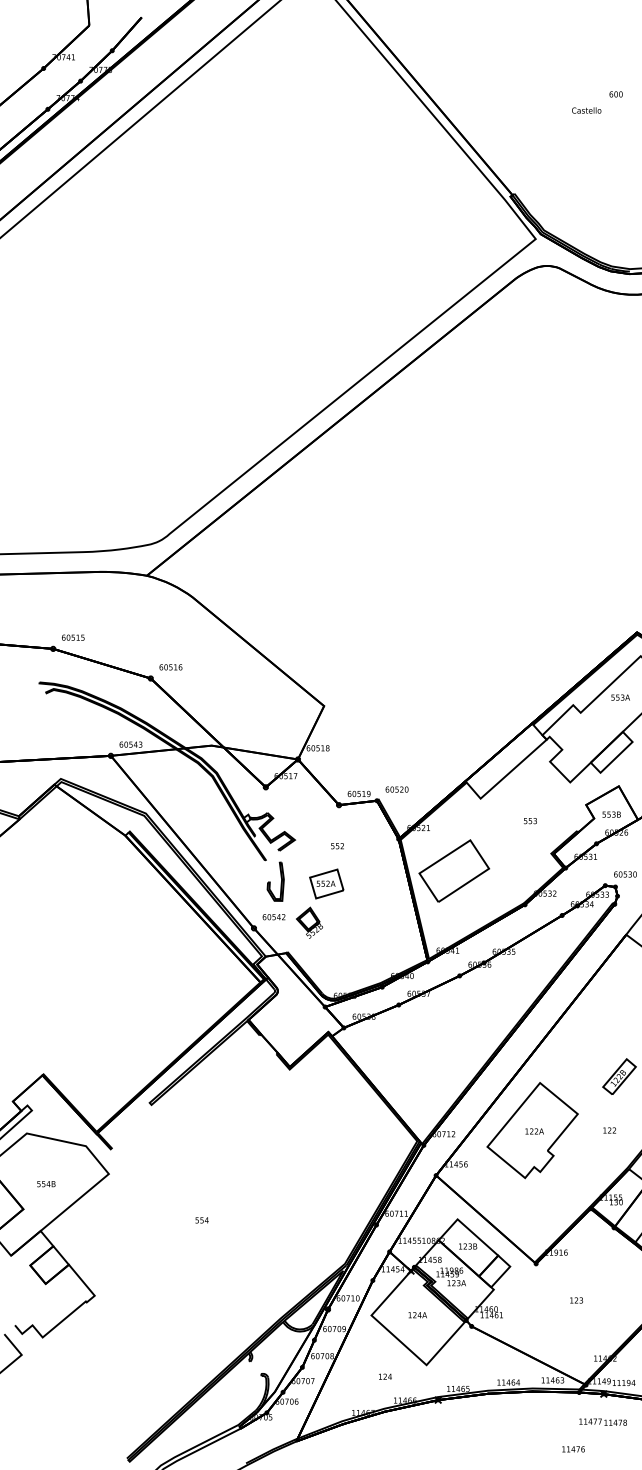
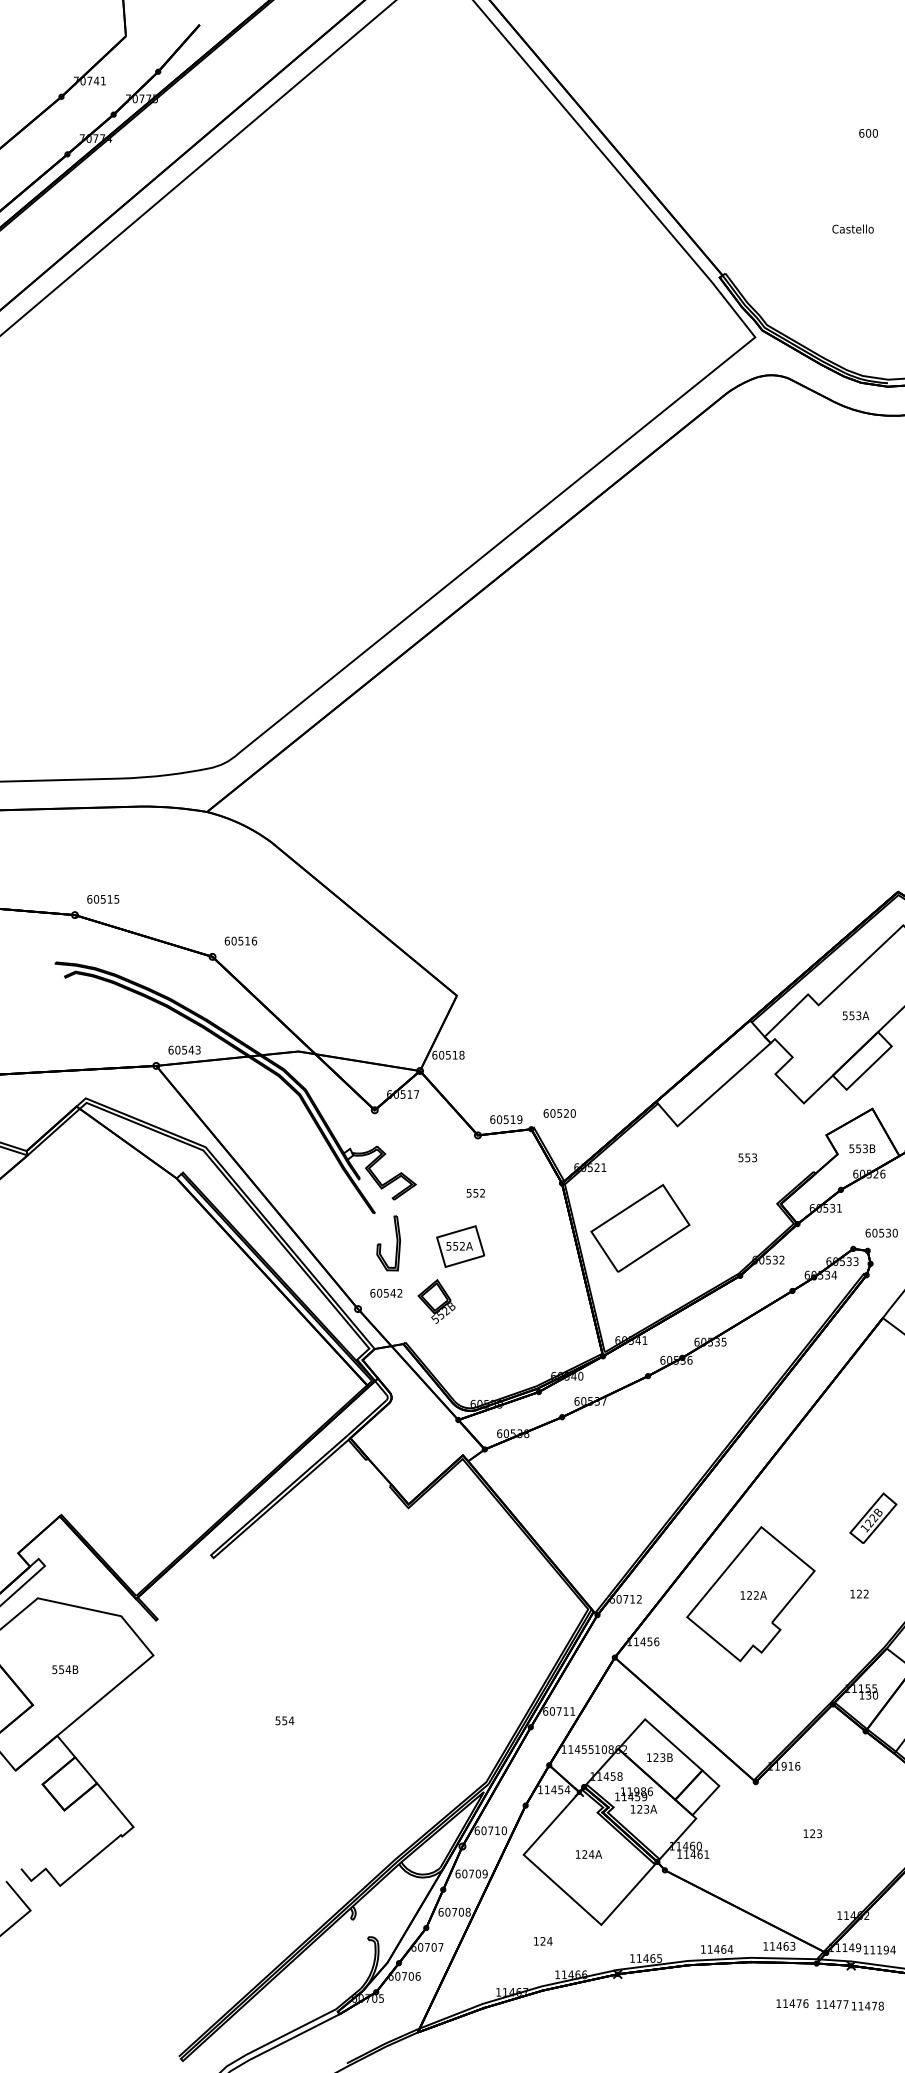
text: (586, 110) -> (852, 228), moved
text: (620, 697) -> (855, 1015), moved
text: (573, 1449) -> (792, 2003), moved

